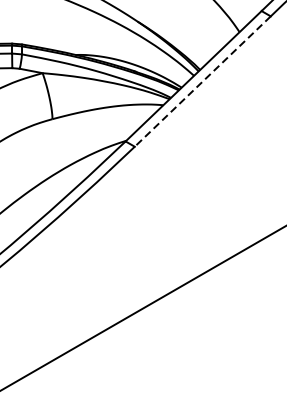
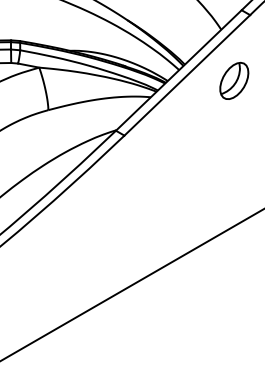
line: (201, 81) -> (186, 75), dashed -> solid
part: (253, 87) -> (234, 80), added

